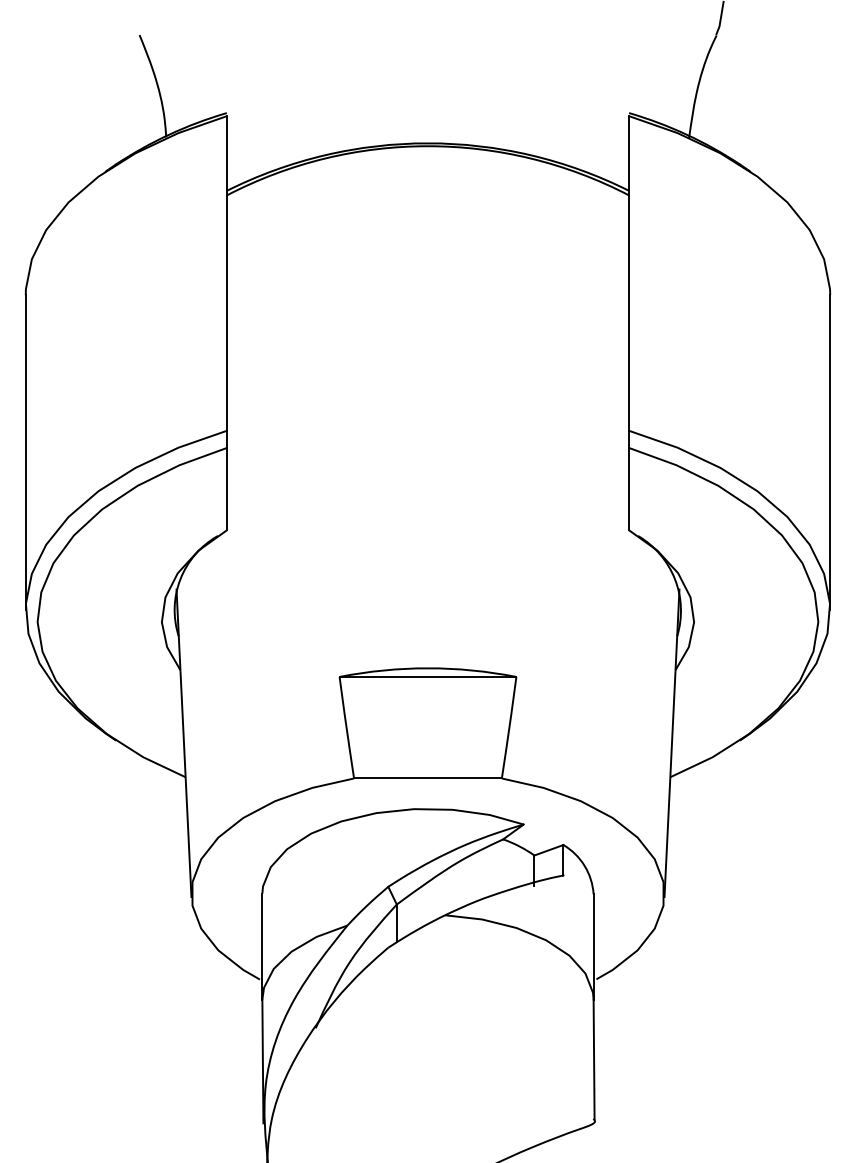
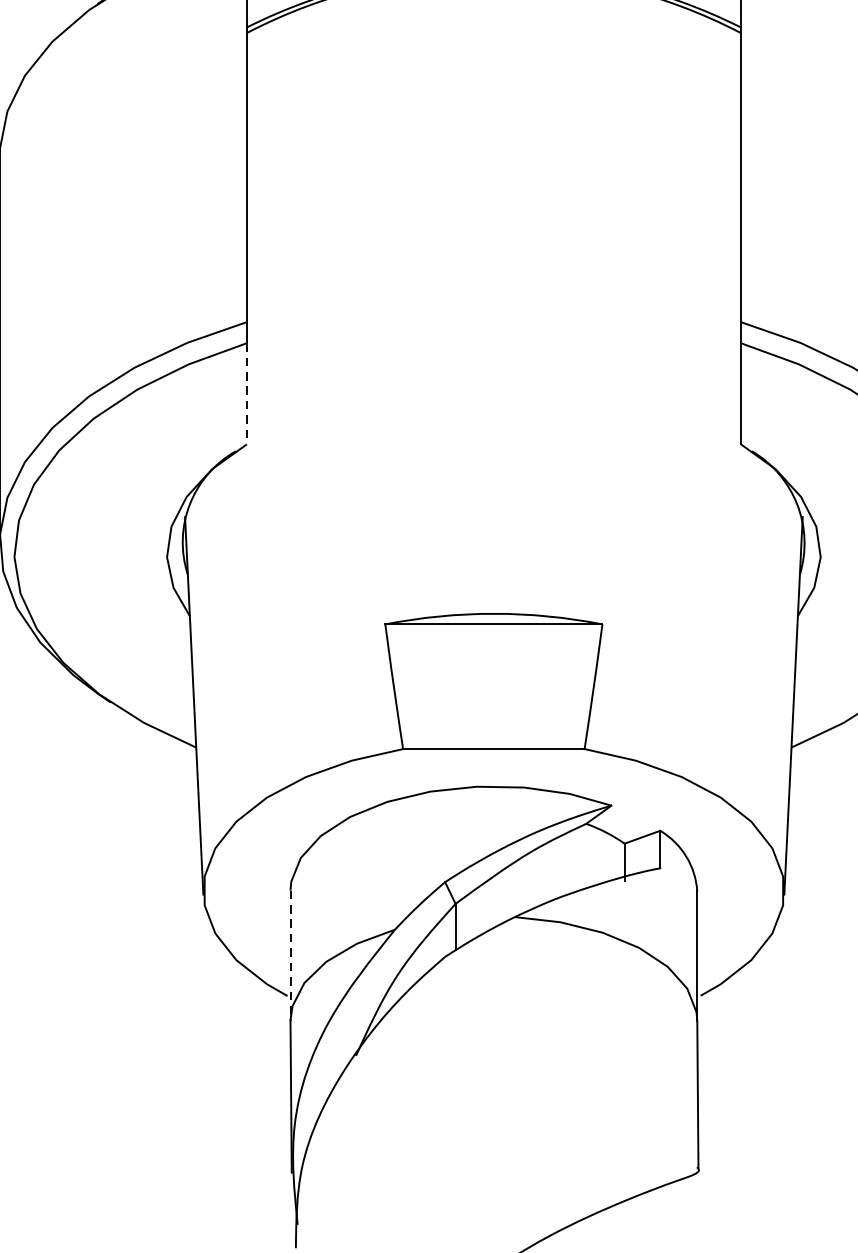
line: (226, 489) -> (246, 394), solid -> dashed
line: (262, 946) -> (290, 955), solid -> dashed

